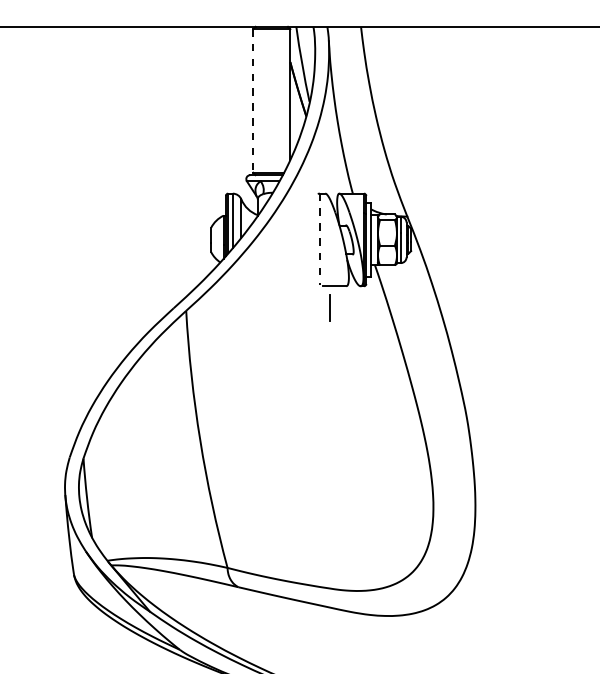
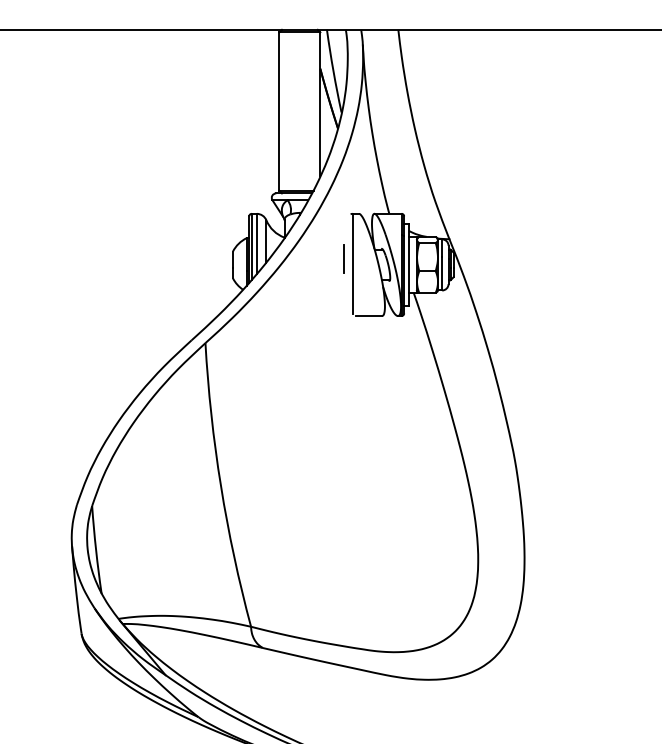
line: (253, 101) -> (279, 112), dashed -> solid
line: (320, 239) -> (353, 264), dashed -> solid
line: (330, 307) -> (343, 258), moved

